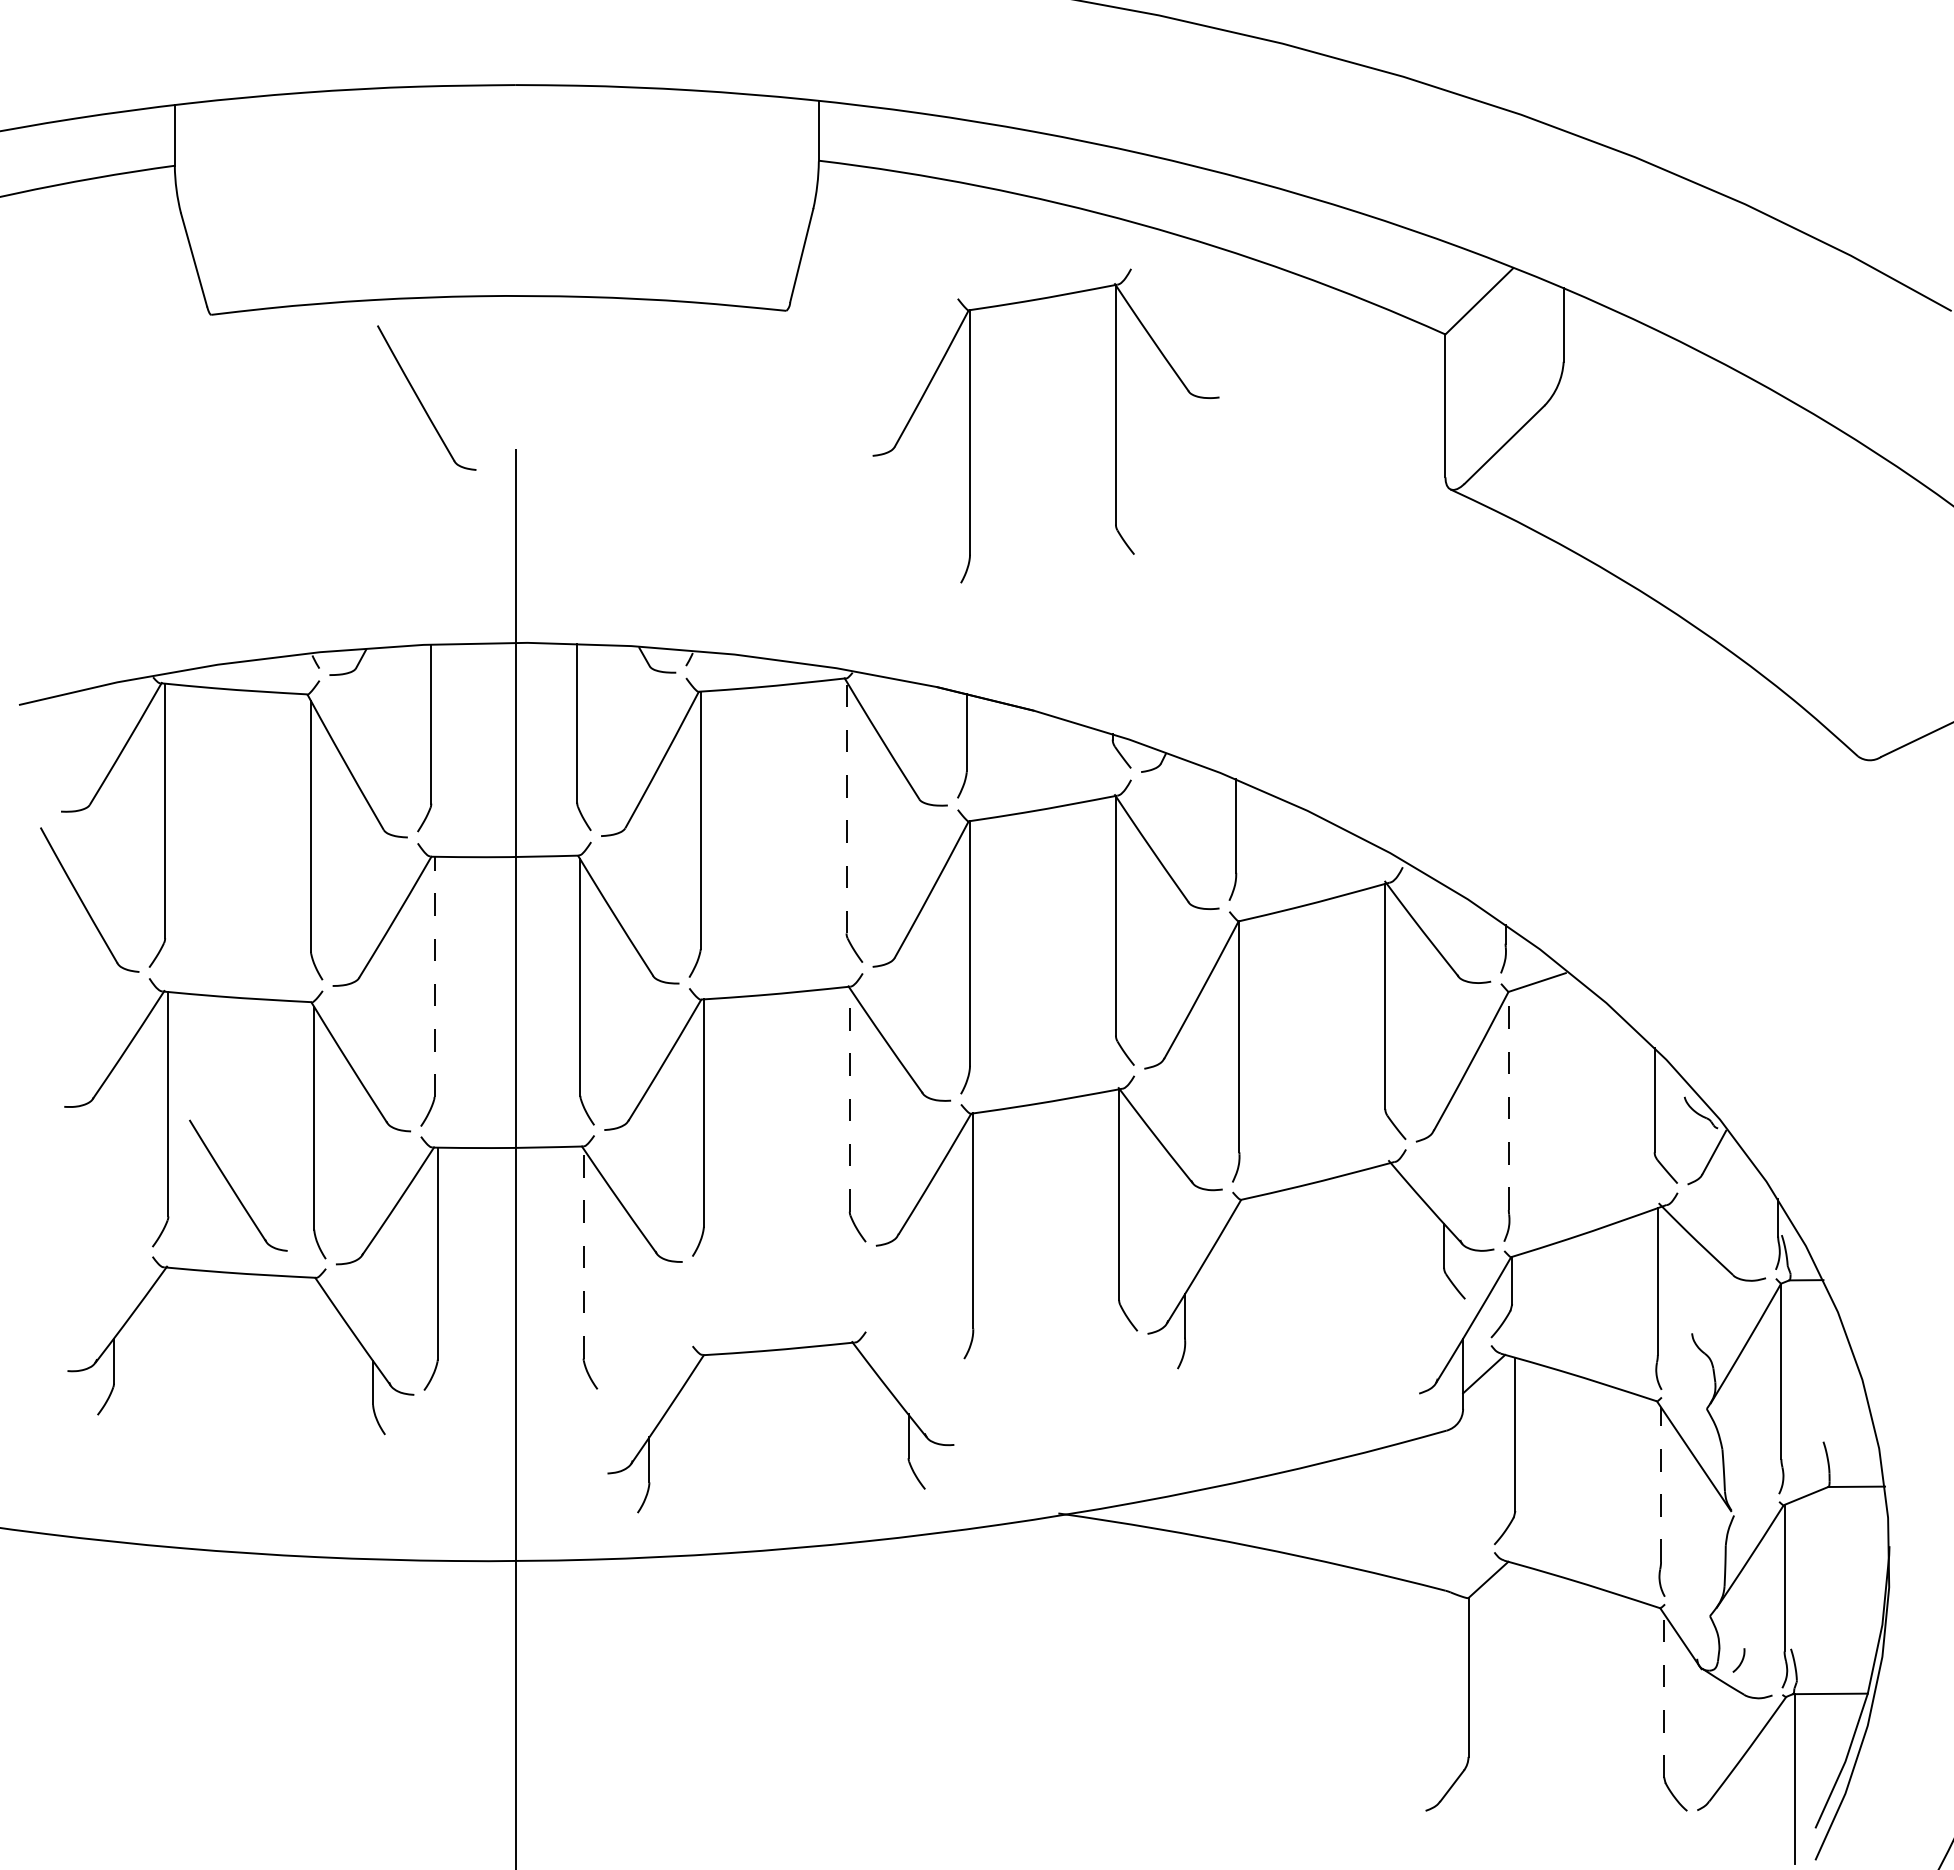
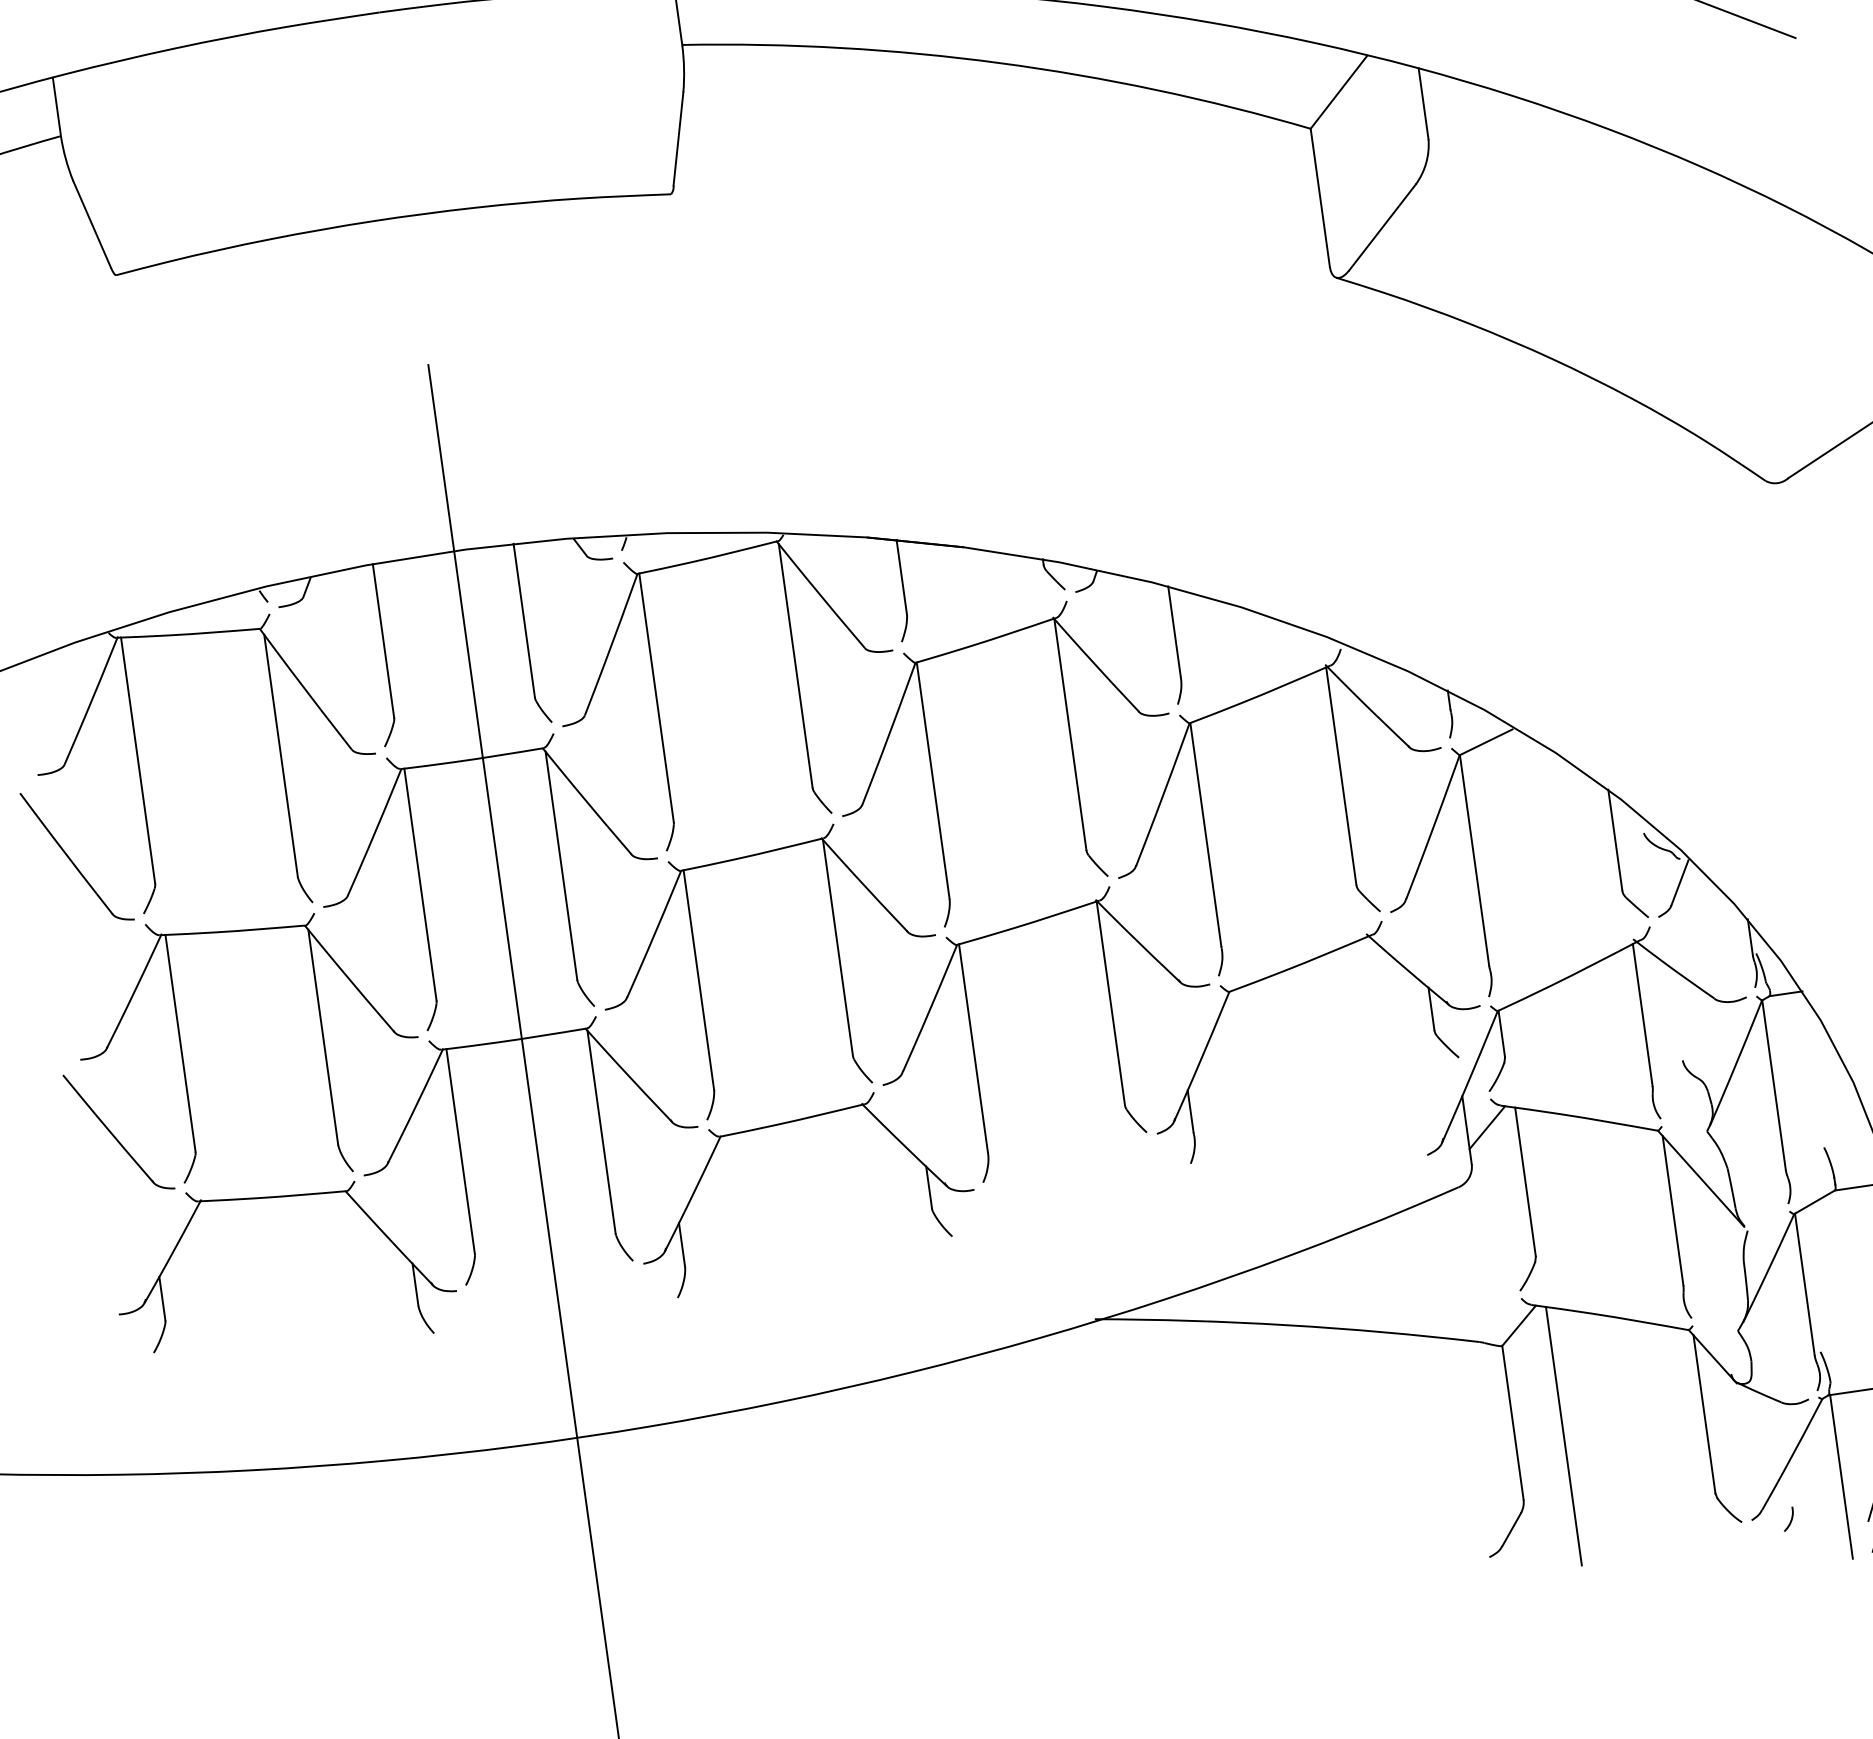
part: (421, 401) -> (330, 330), removed
part: (1115, 425) -> (1004, 260), removed
line: (846, 806) -> (795, 664), dashed -> solid
line: (434, 976) -> (420, 884), dashed -> solid
line: (849, 1099) -> (837, 947), dashed -> solid
line: (1508, 1100) -> (1474, 860), dashed -> solid
part: (238, 1185) -> (119, 1131), moved
line: (583, 1253) -> (601, 1131), dashed -> solid
part: (774, 1351) -> (788, 1123), moved
line: (1661, 1484) -> (1673, 1210), dashed -> solid
curve: (1740, 1662) -> (1790, 1521), moved
line: (1664, 1696) -> (1704, 1414), dashed -> solid
line: (1518, 1698) -> (1564, 1436), added

